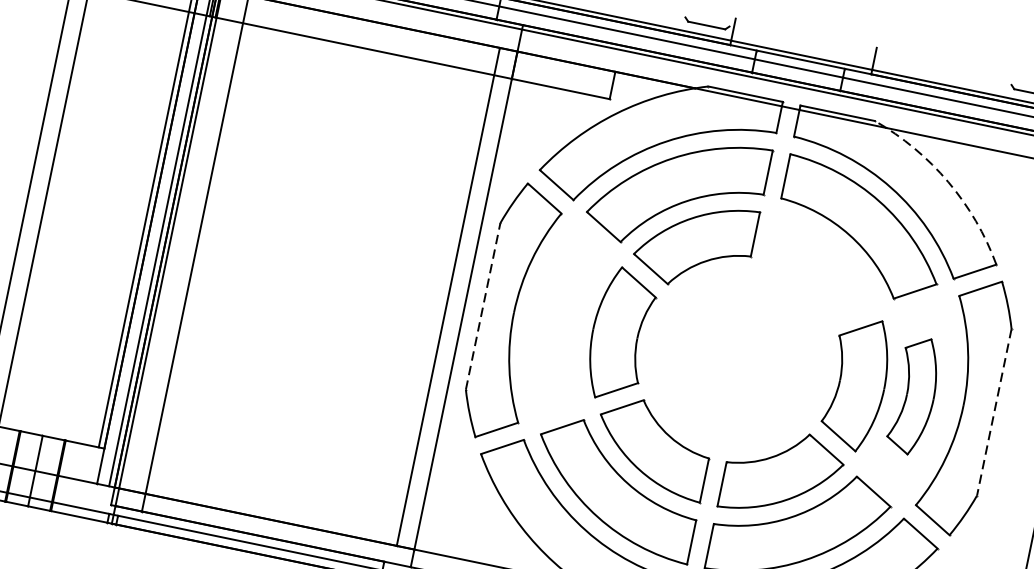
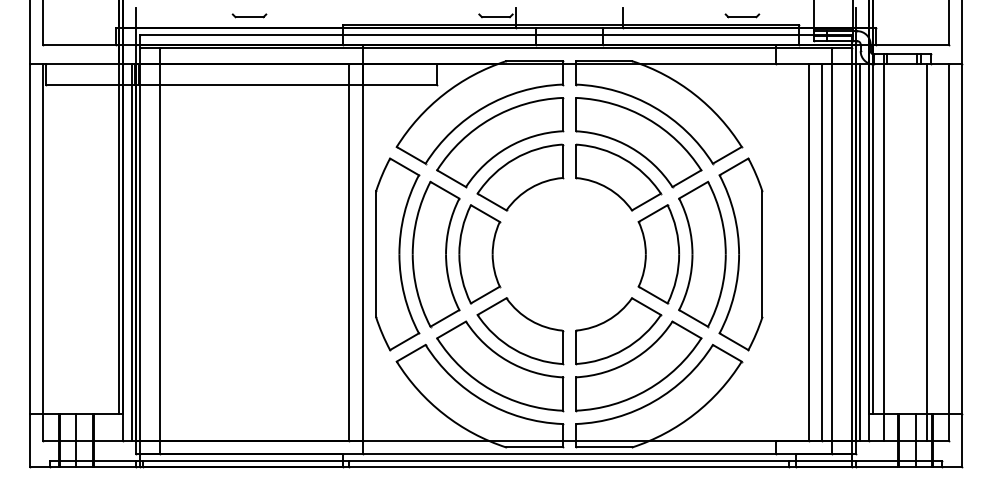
arc: (948, 182) -> (694, 94), dashed -> solid
part: (824, 271) -> (618, 177), added
line: (483, 306) -> (376, 254), dashed -> solid
part: (561, 322) -> (435, 254), added
part: (914, 396) -> (702, 254), size x1.67
line: (994, 412) -> (762, 254), dashed -> solid

